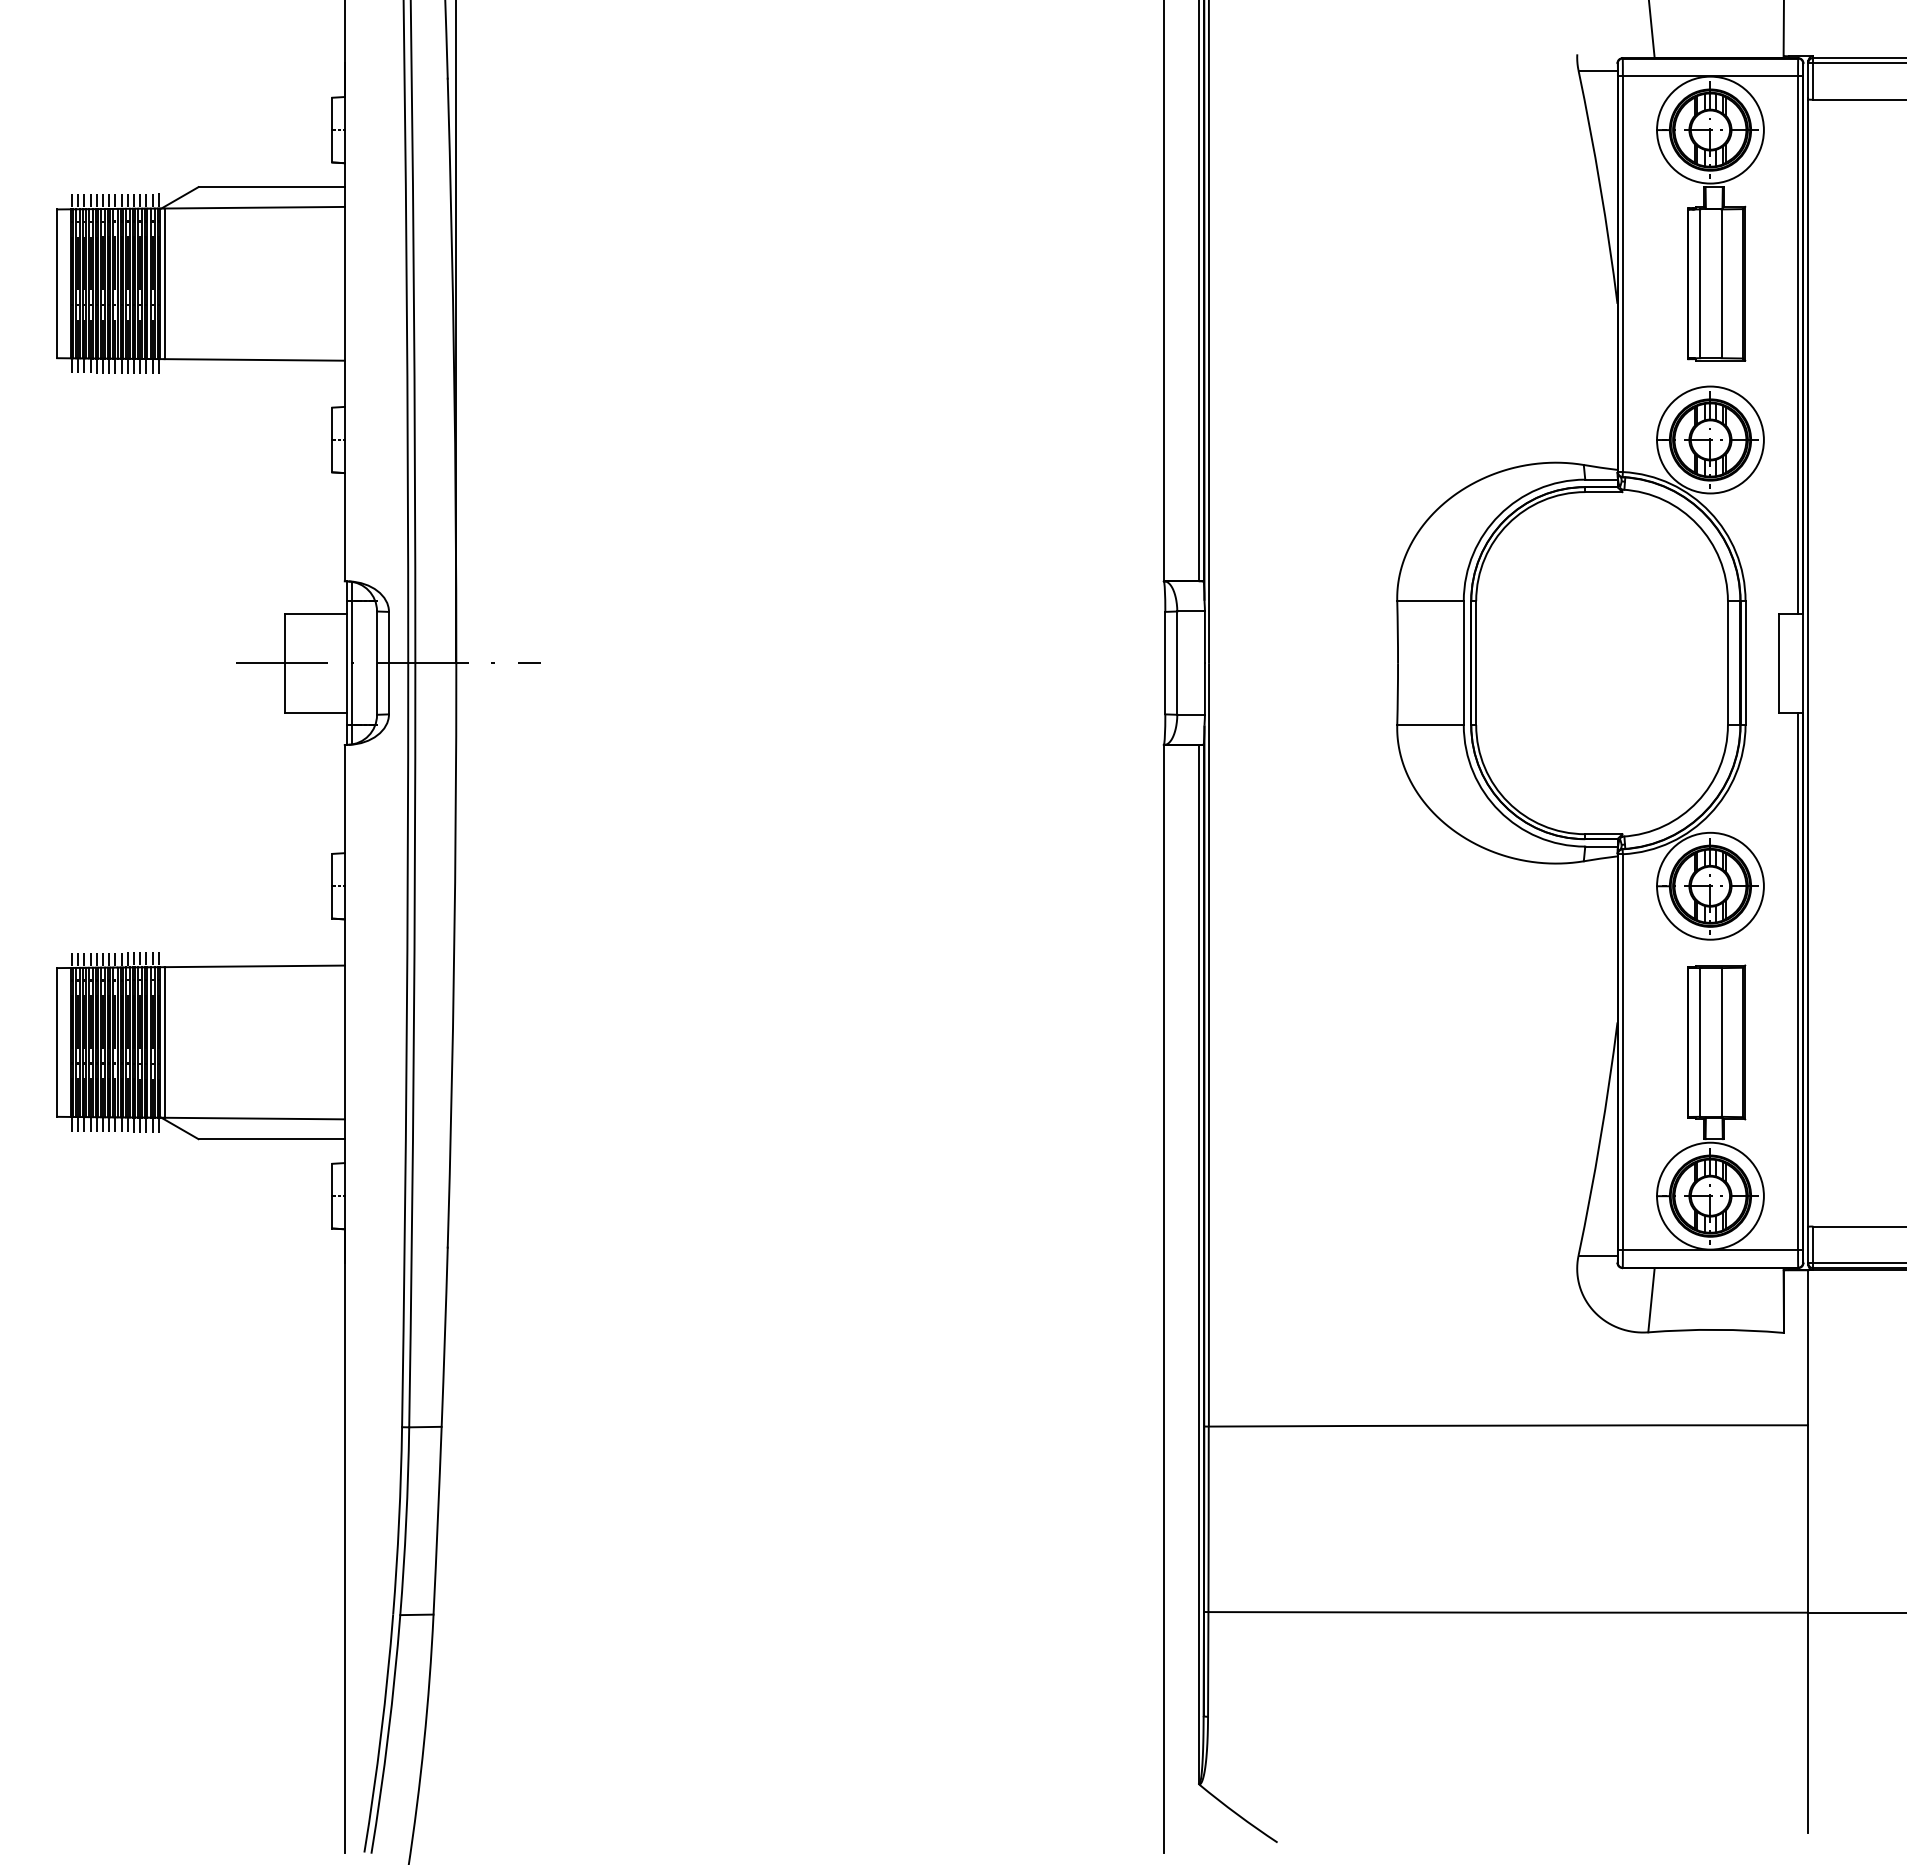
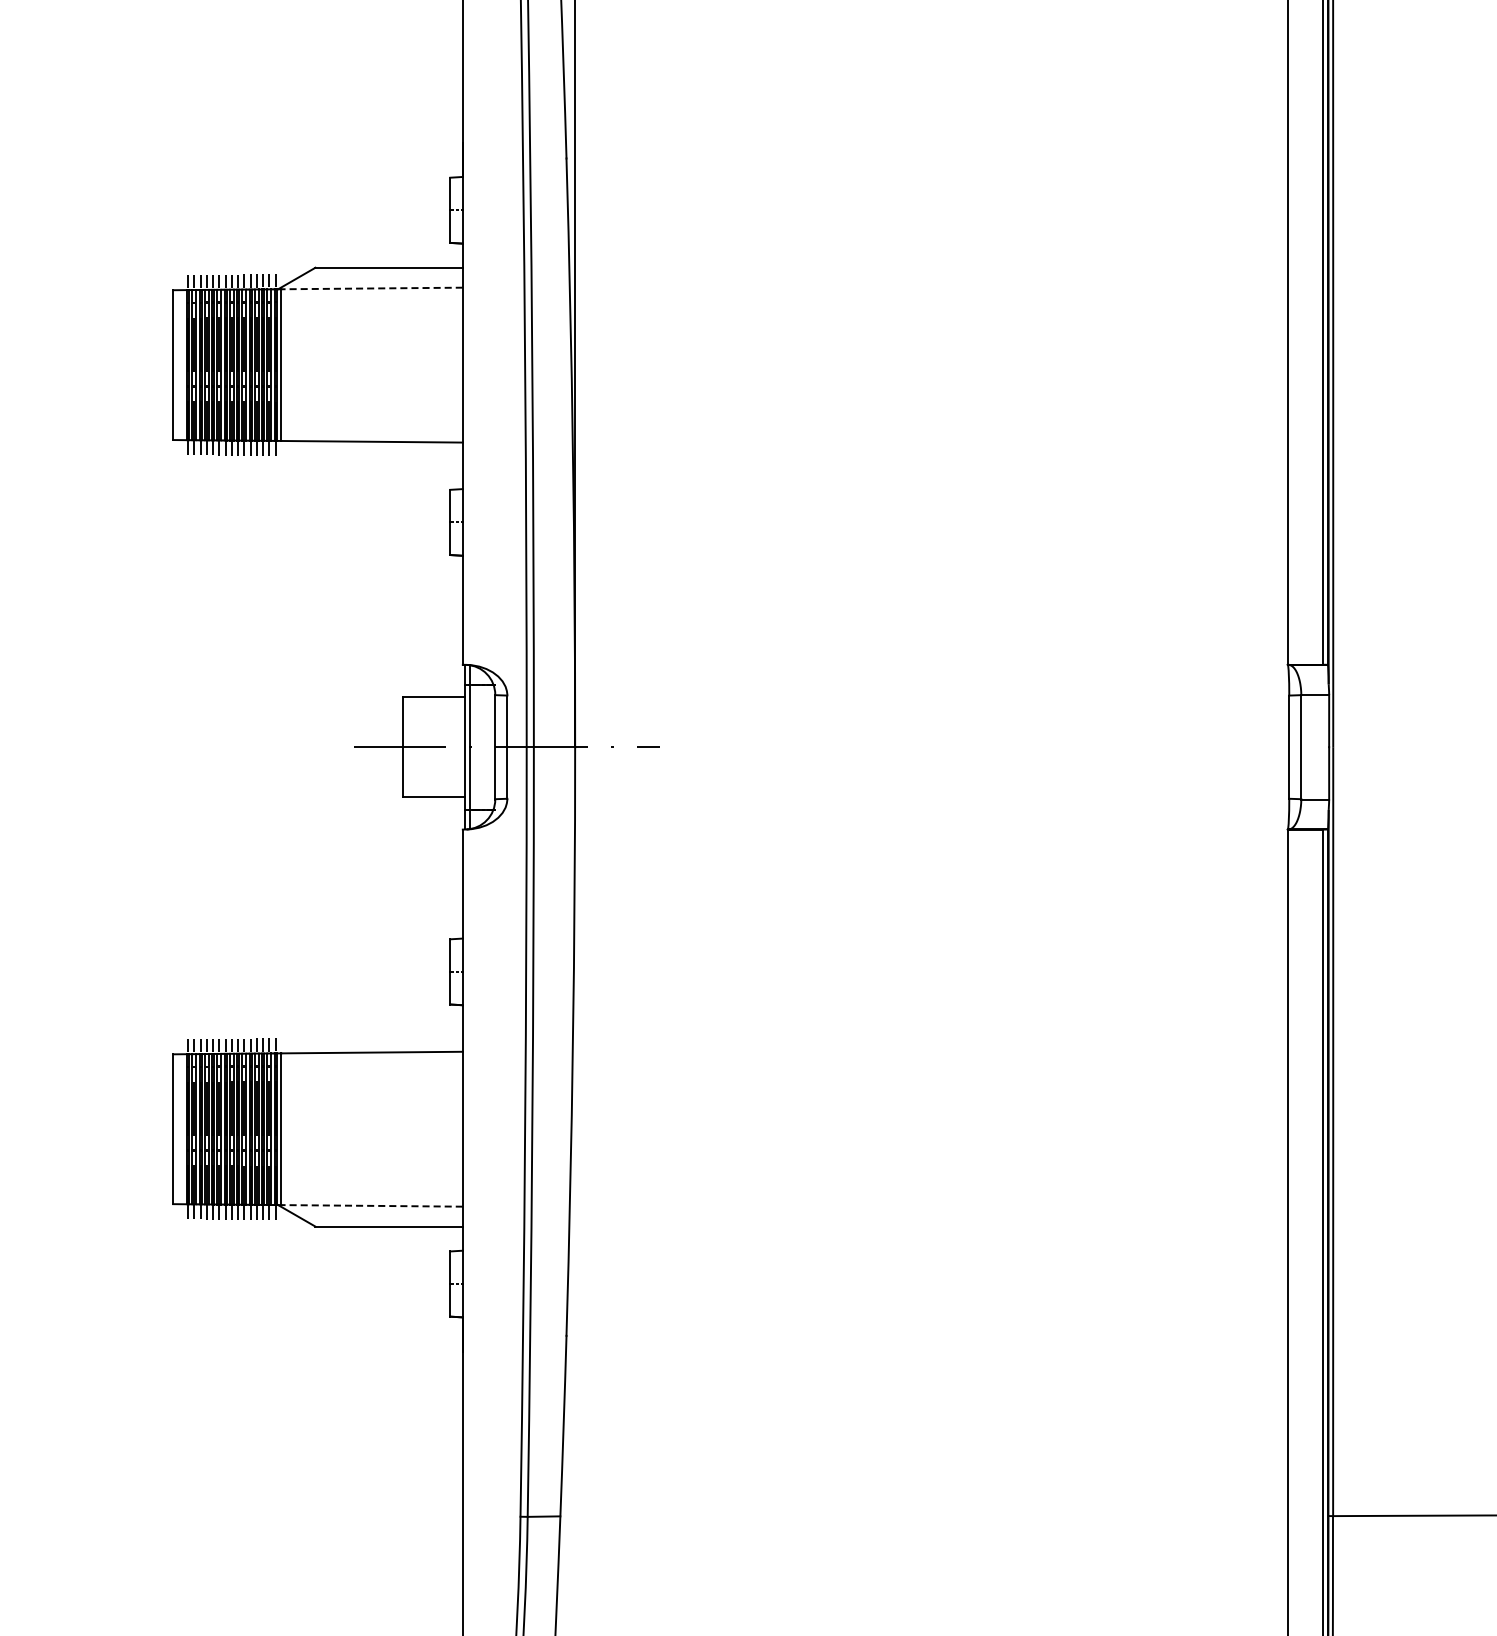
line: (254, 207) -> (371, 288), solid -> dashed
line: (254, 1118) -> (371, 1205), solid -> dashed

